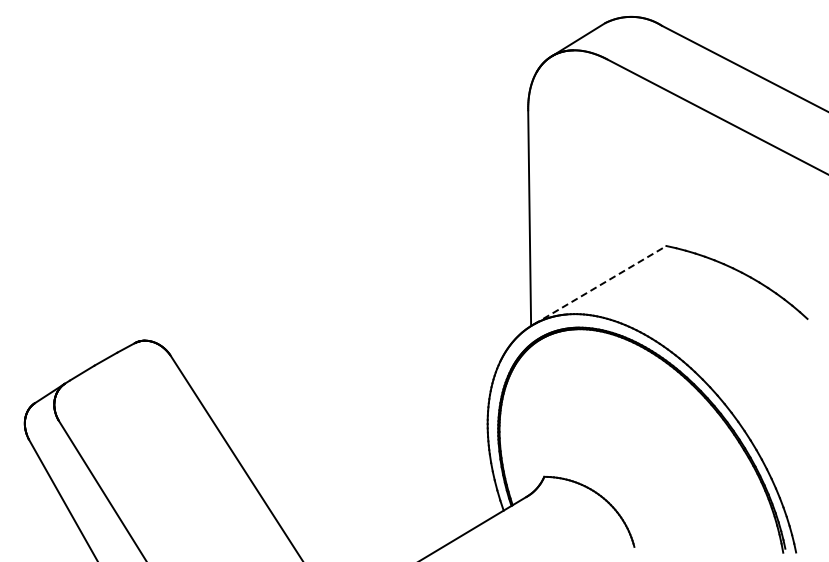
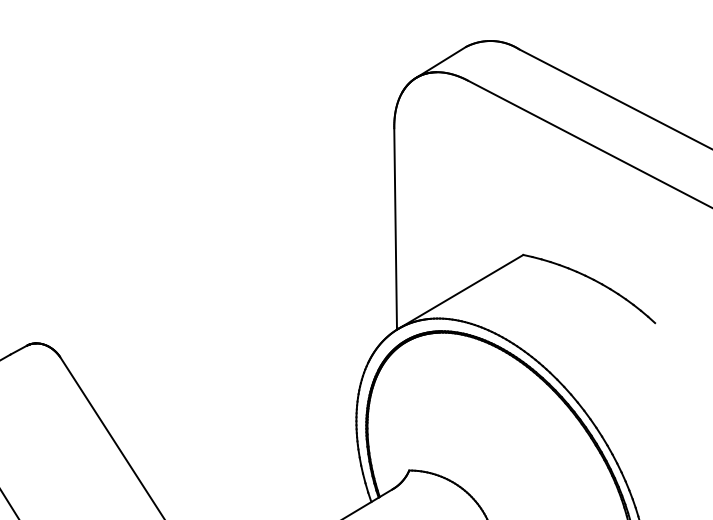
line: (600, 285) -> (461, 291), dashed -> solid

